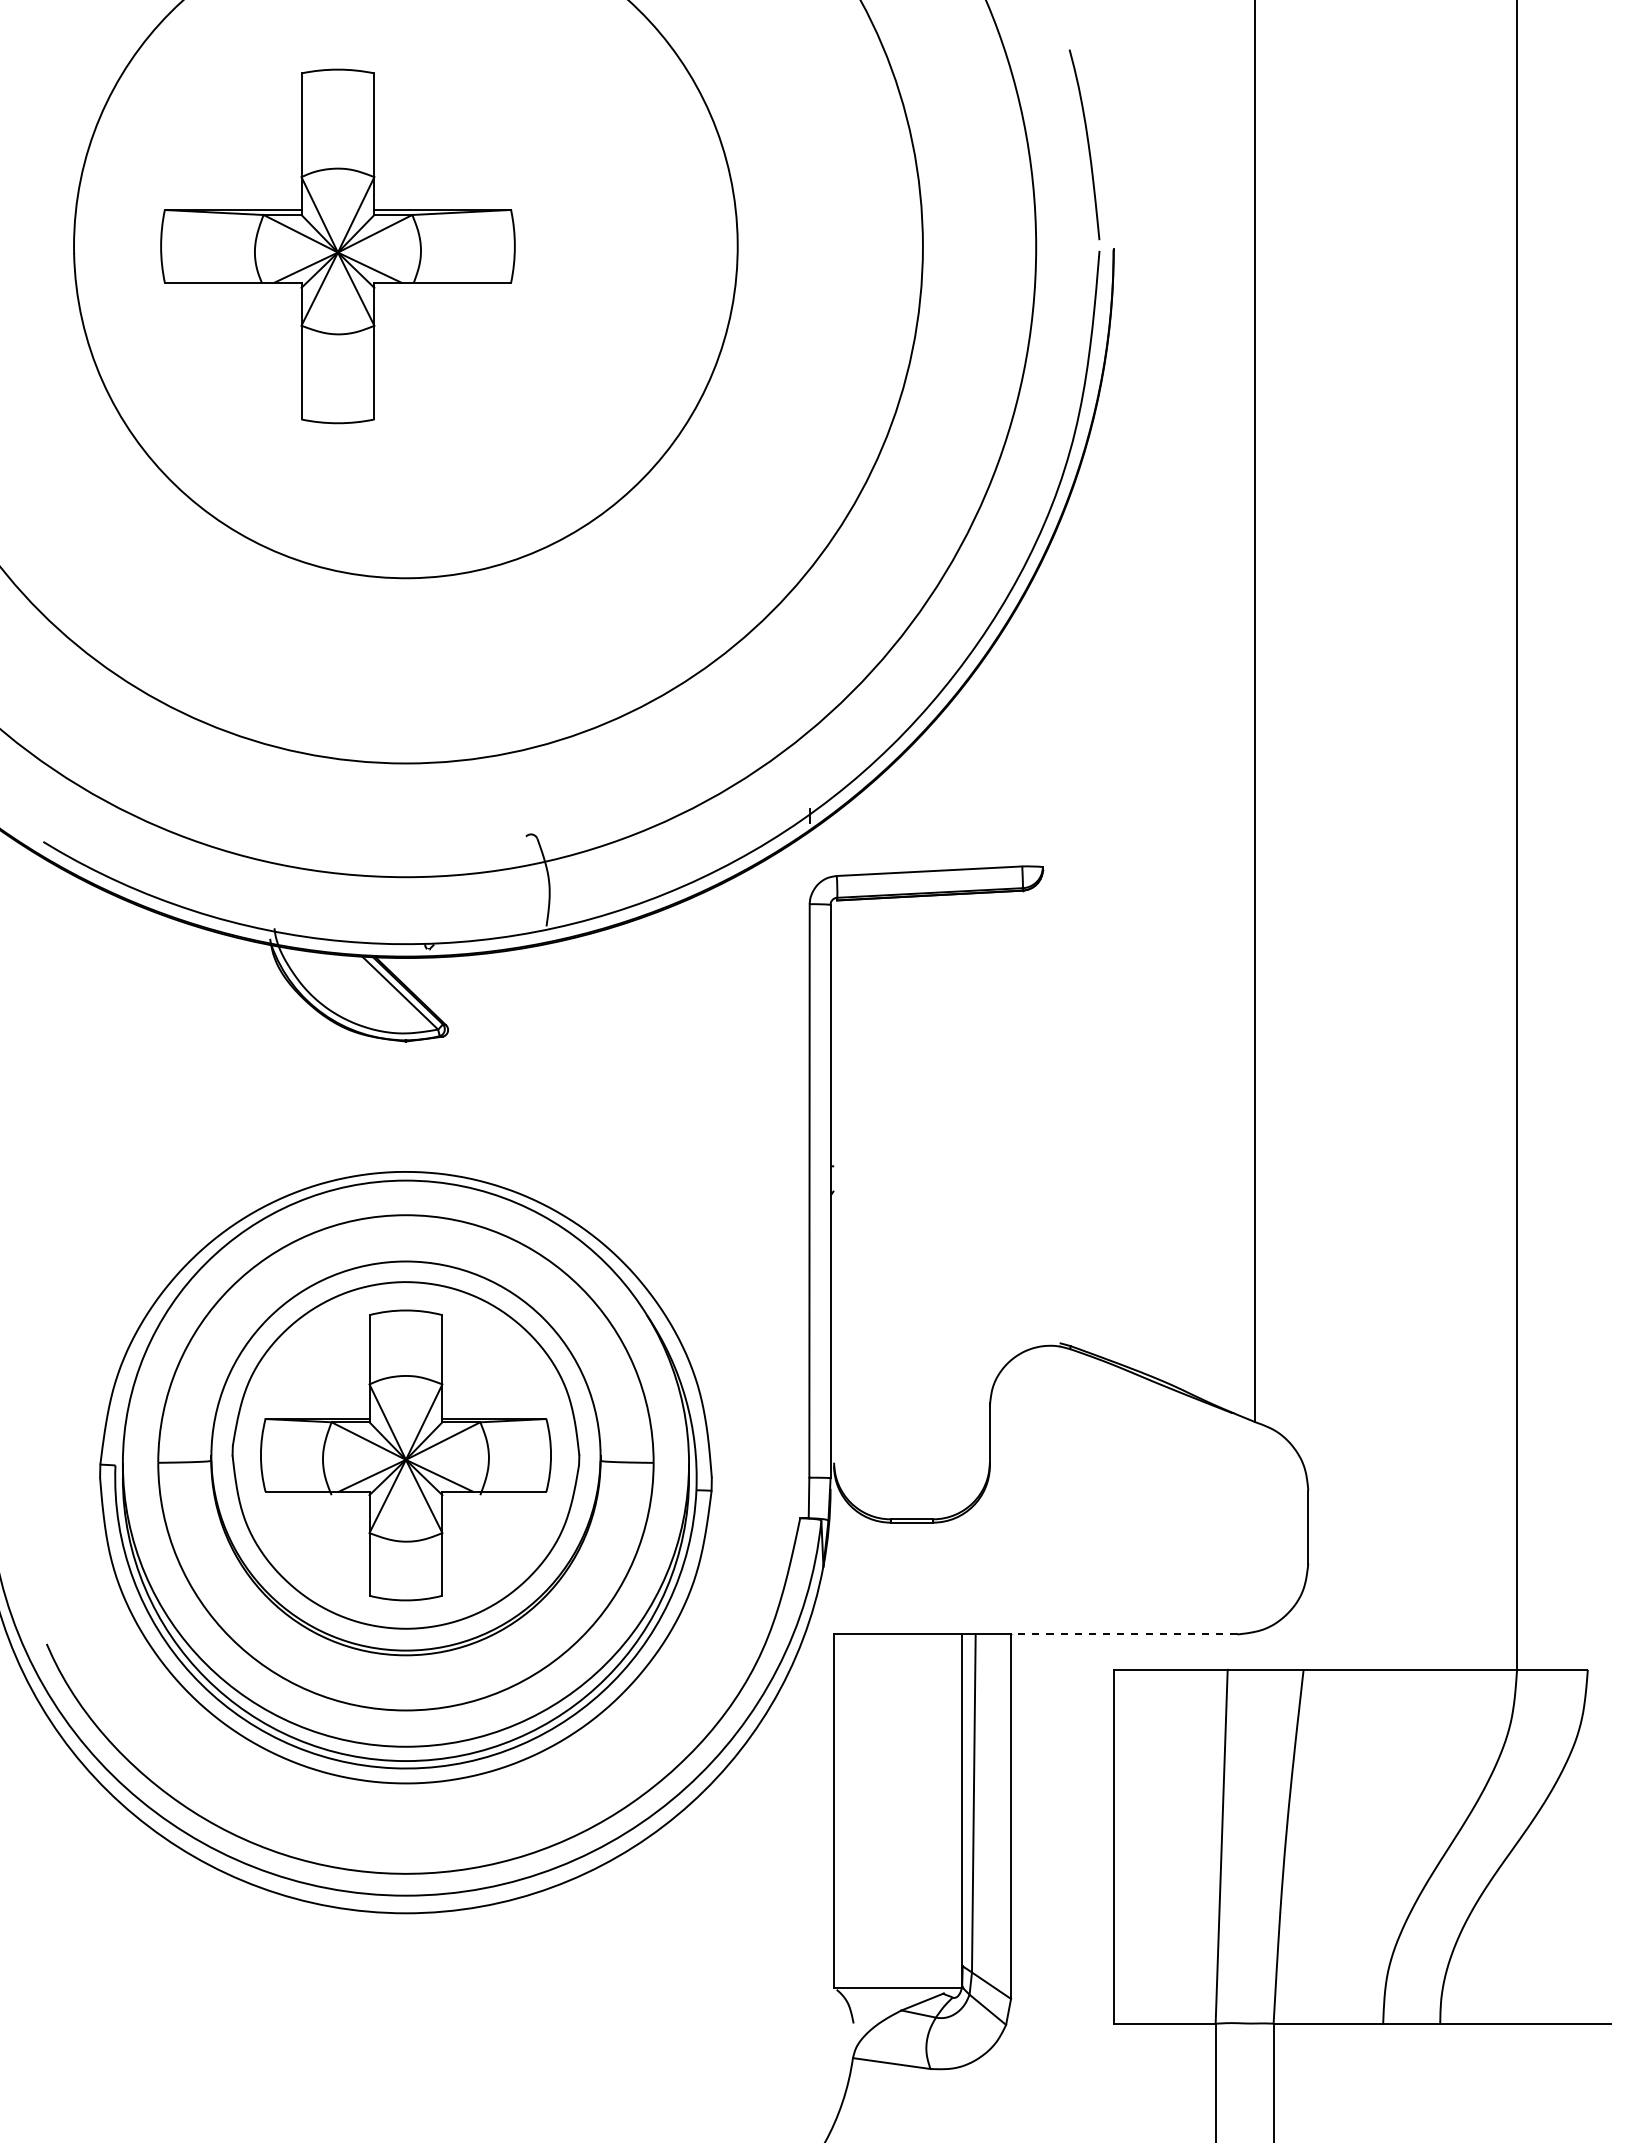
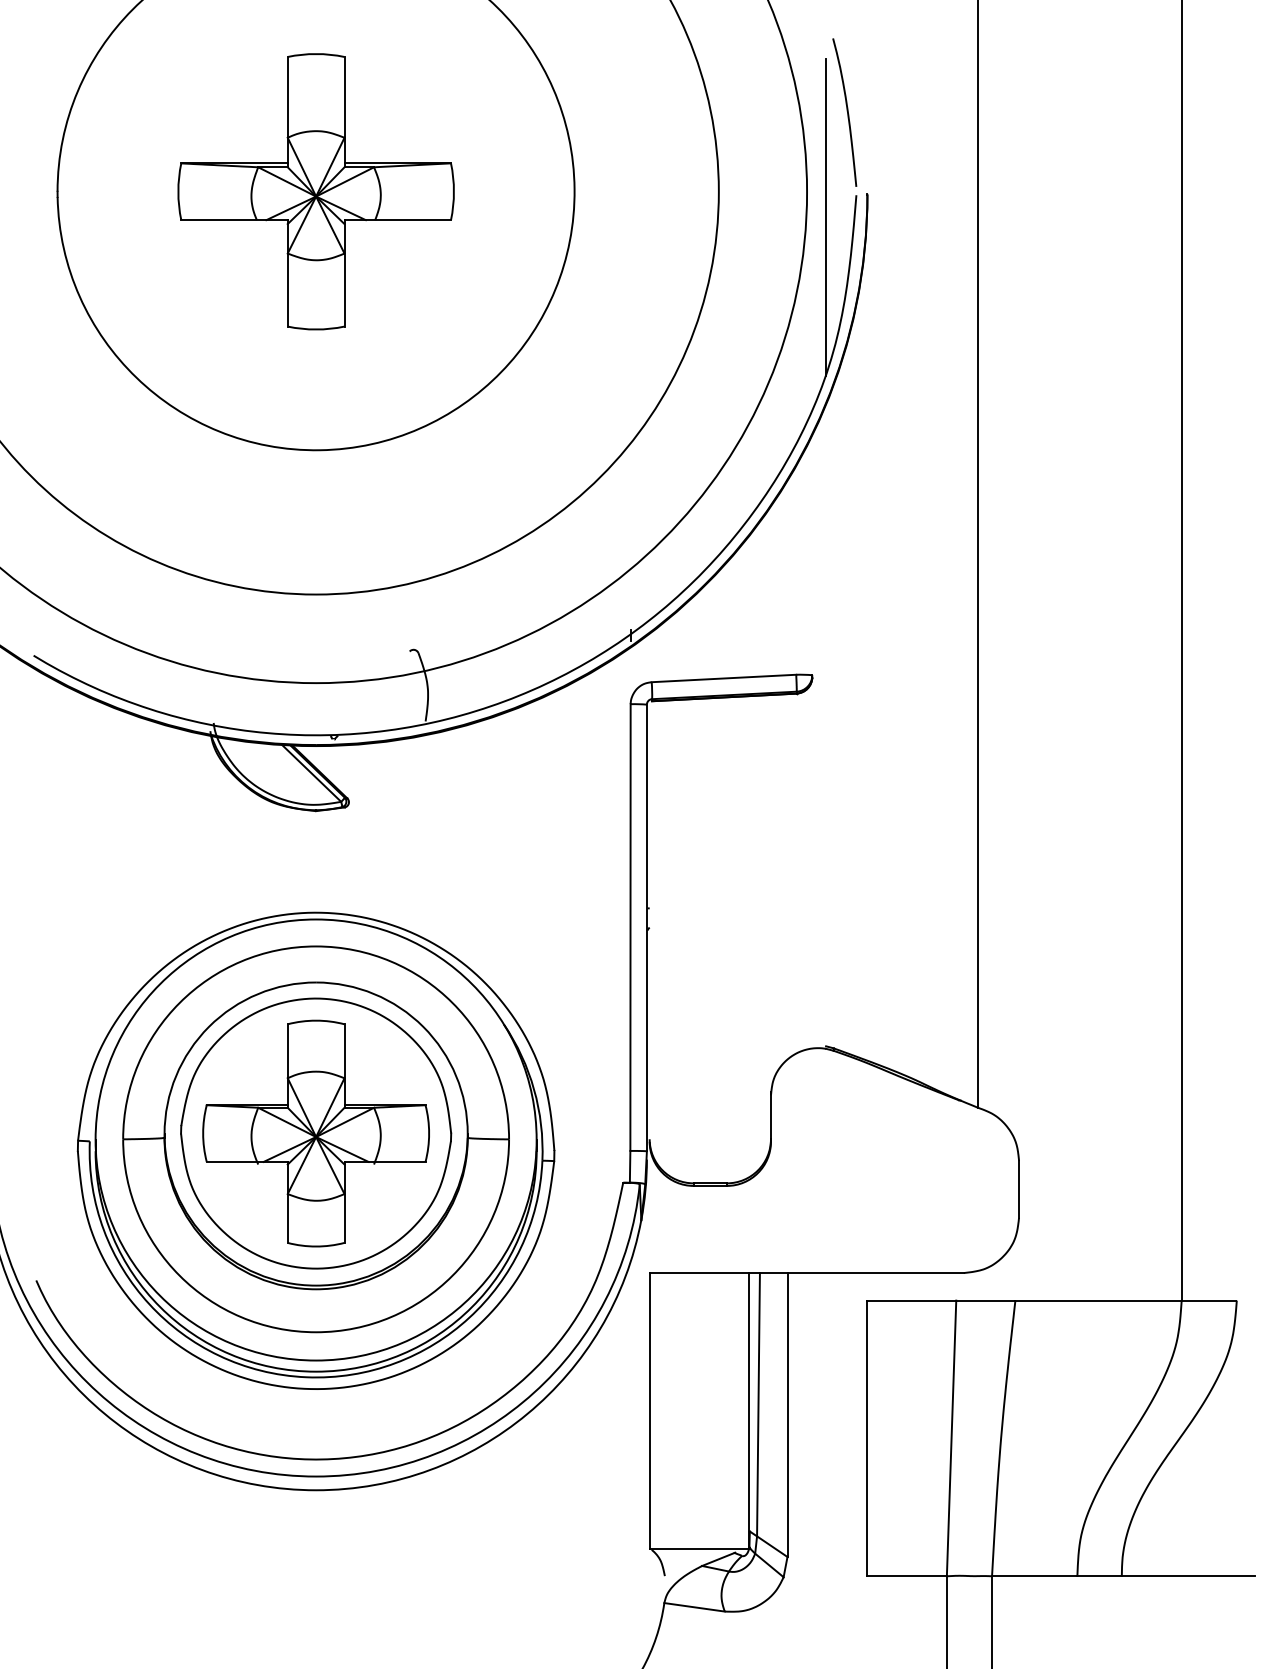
part: (337, 246) -> (315, 191), moved
line: (1060, 279) -> (826, 217), added
line: (1123, 1634) -> (875, 1273), dashed -> solid

